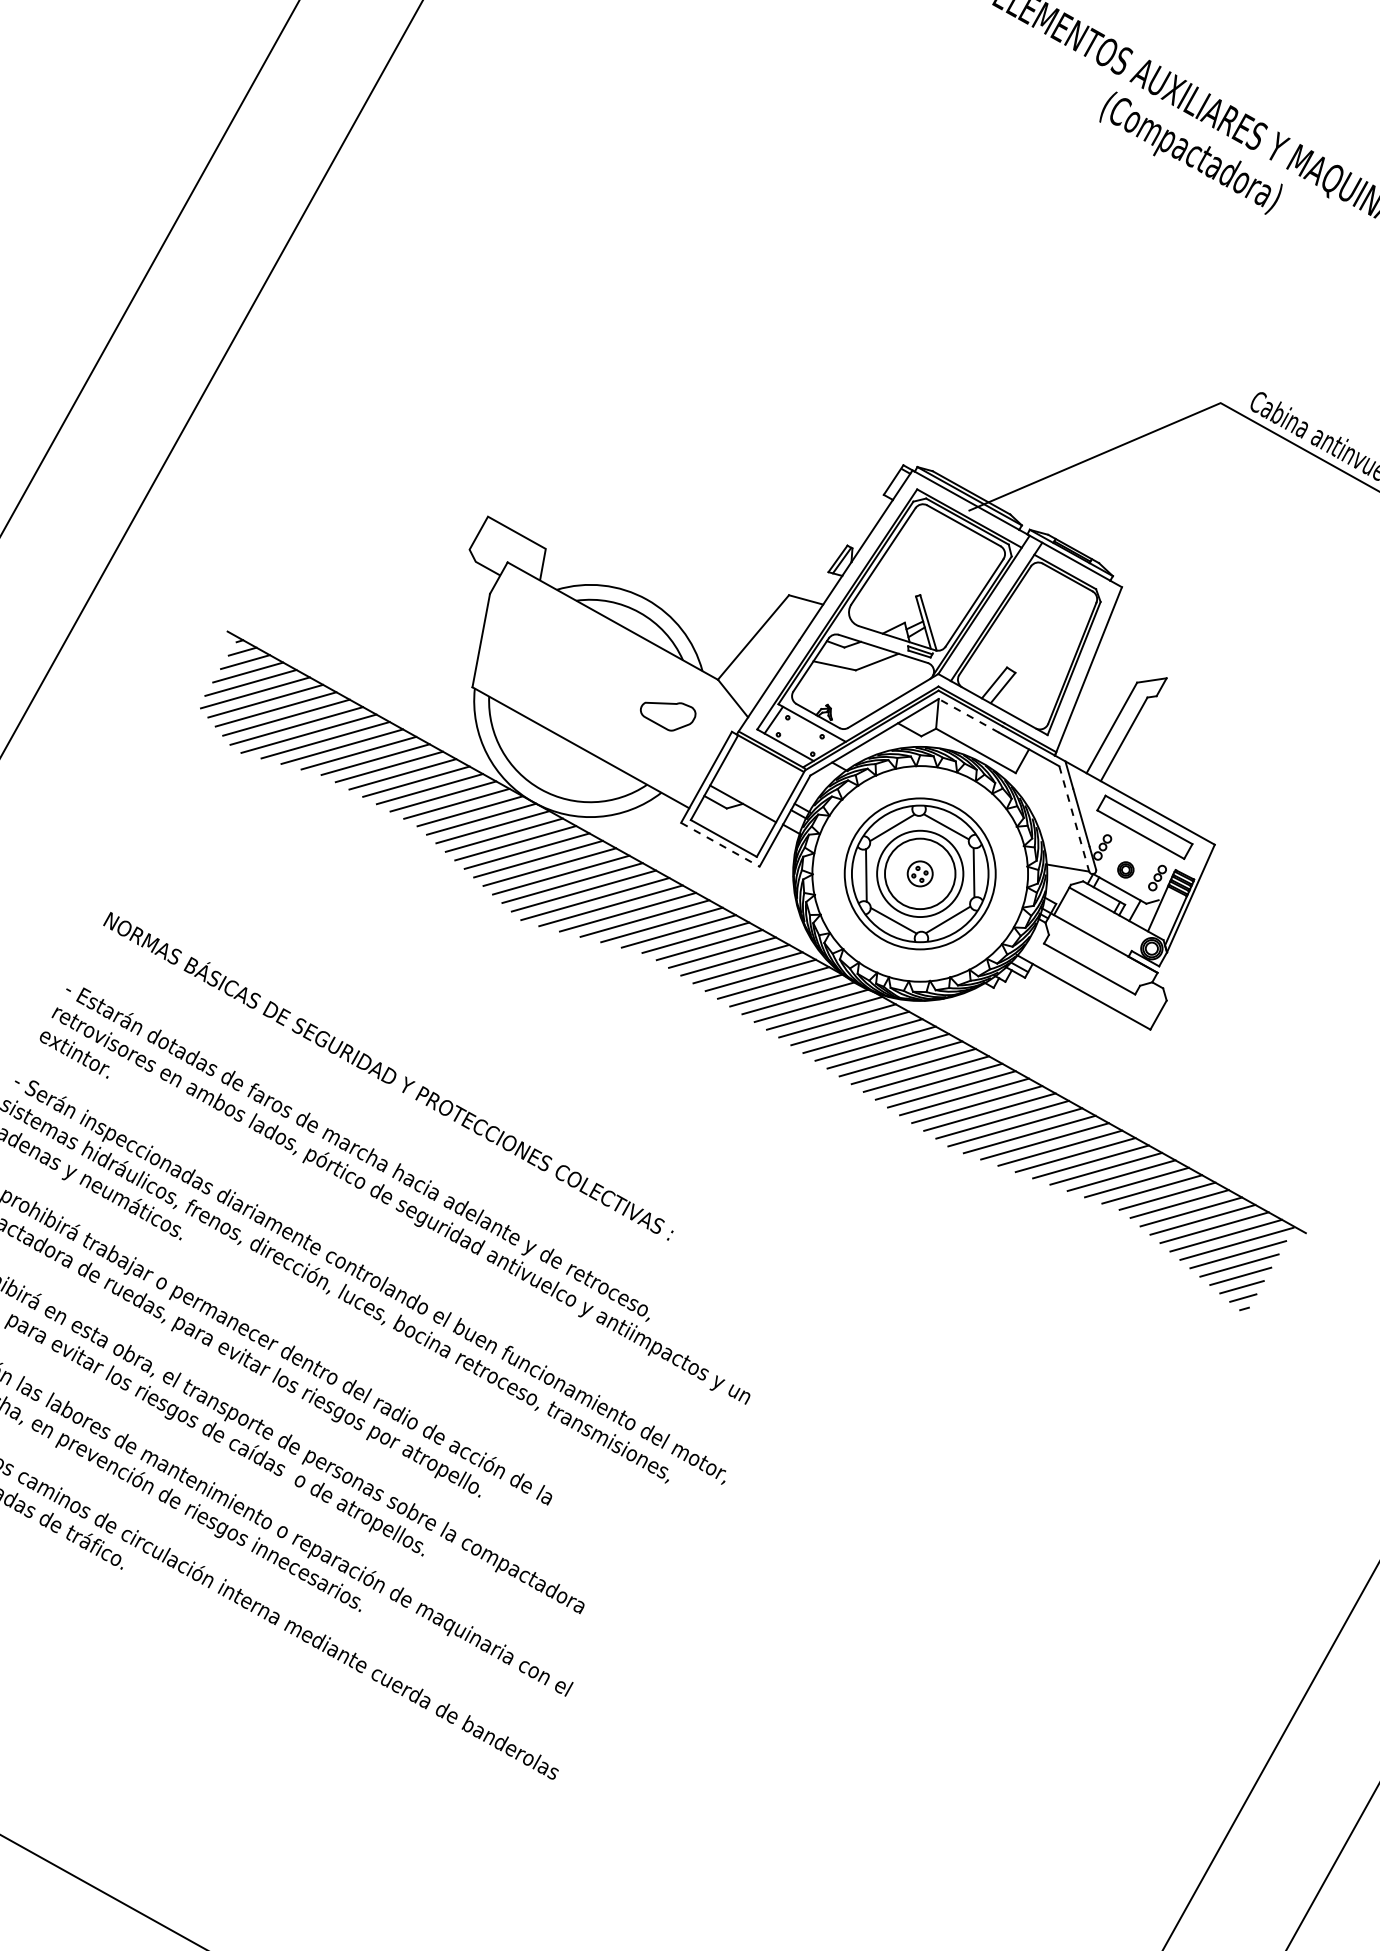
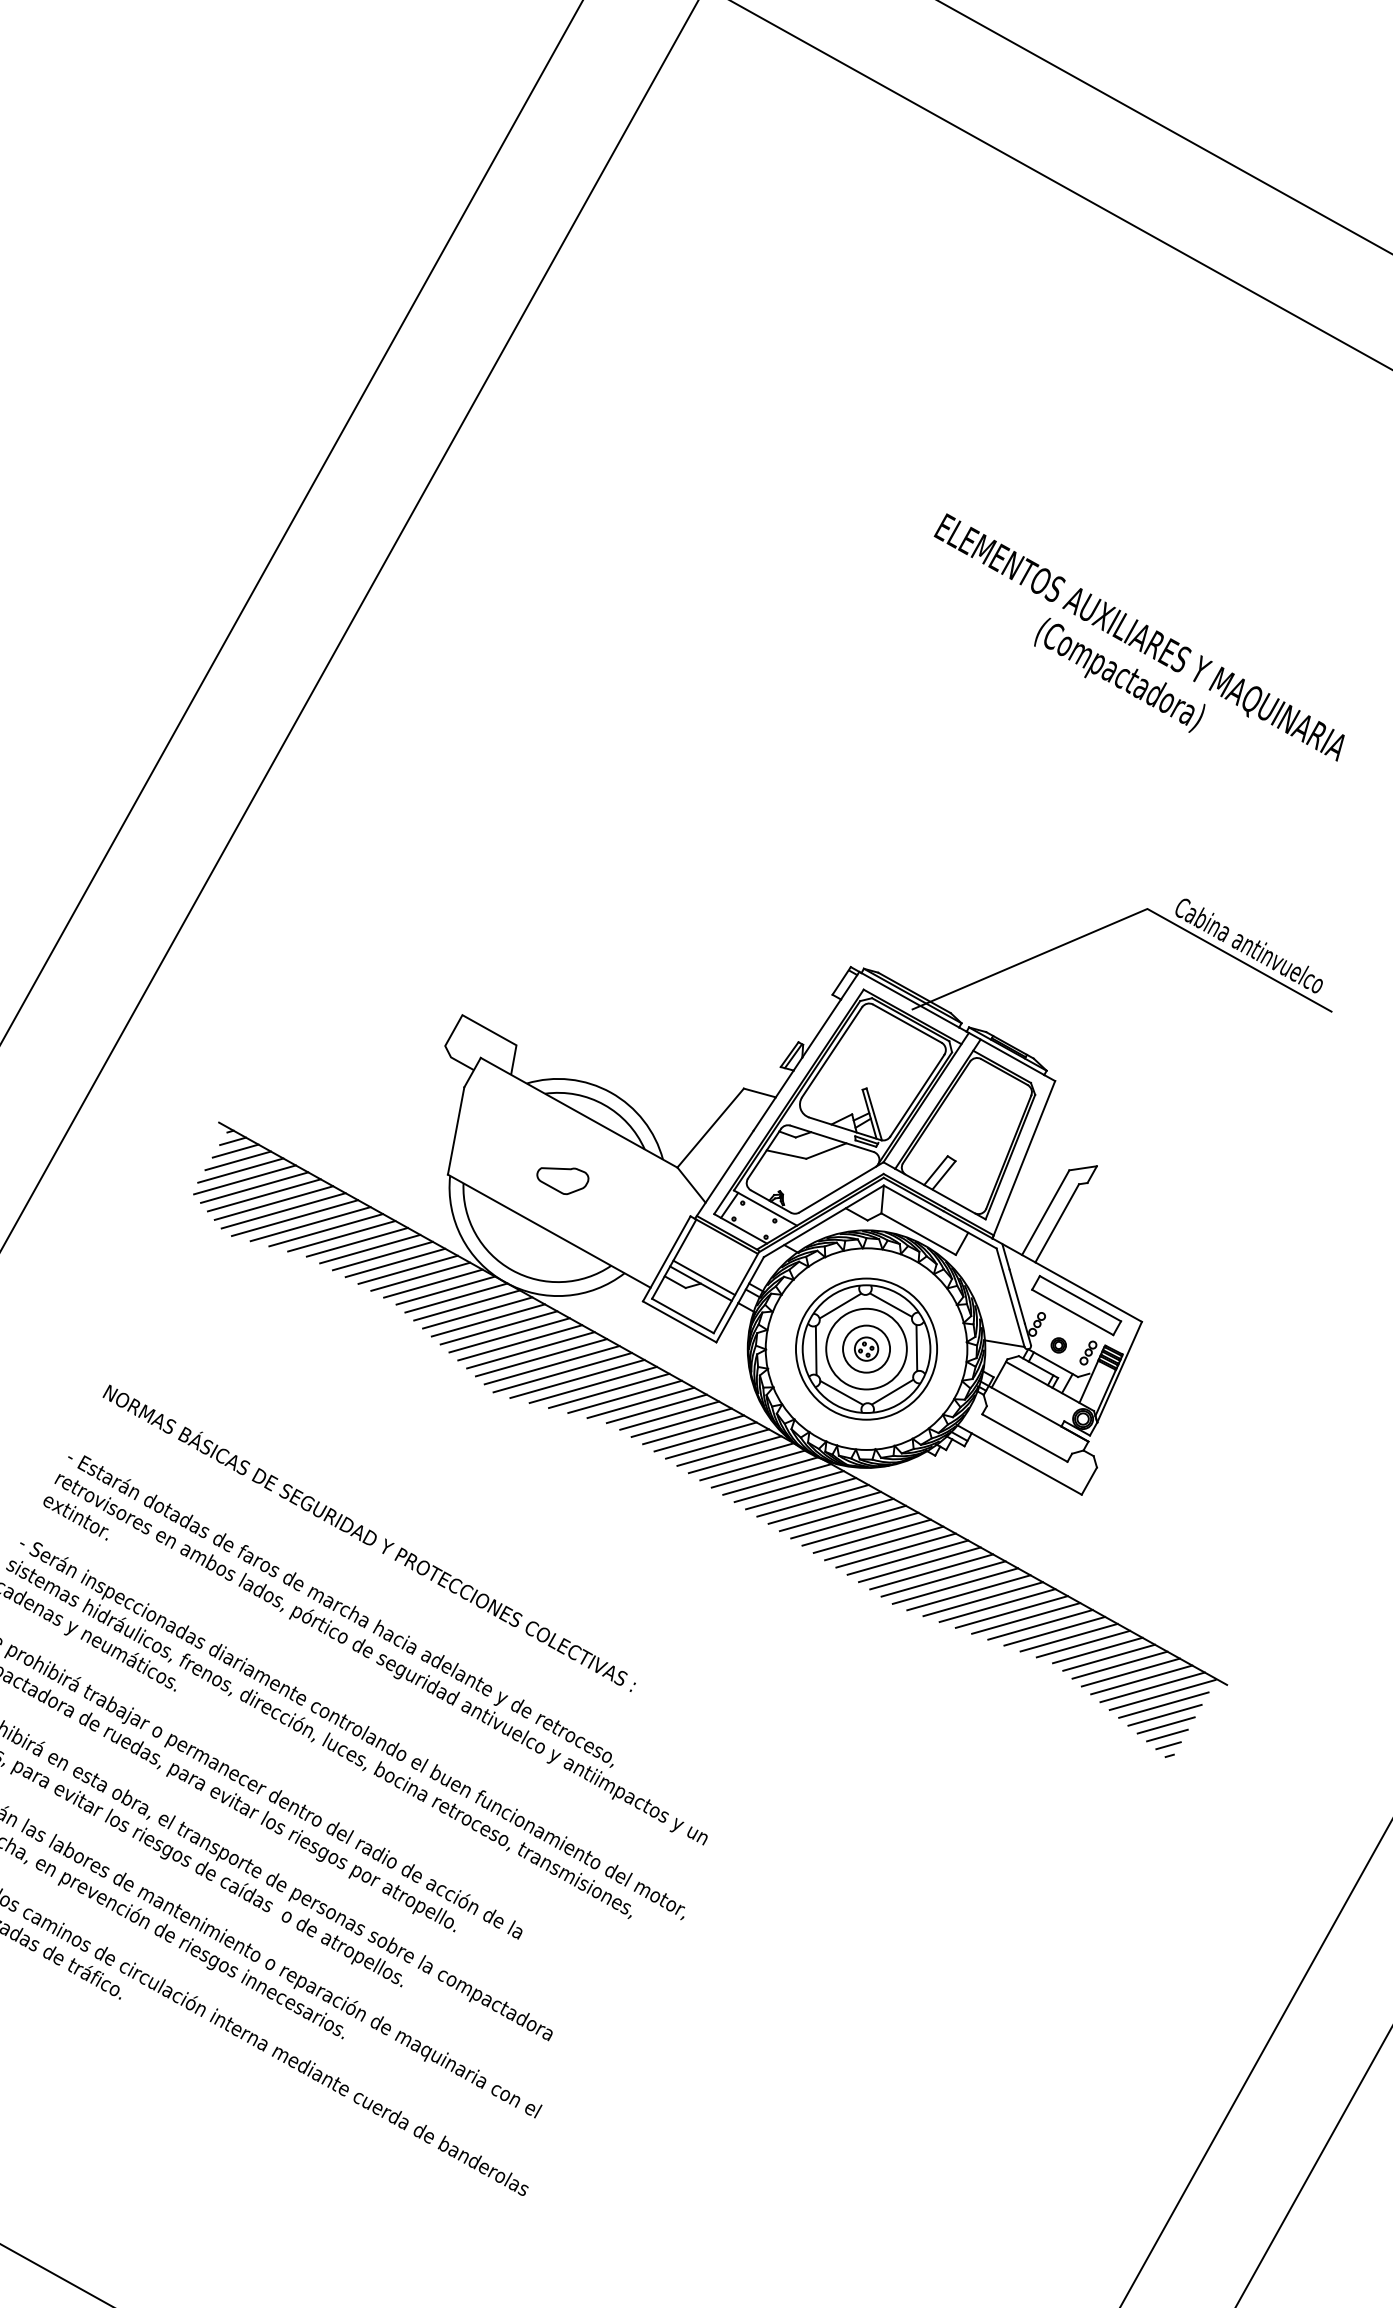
line: (968, 715) -> (911, 1201), dashed -> solid
part: (667, 717) -> (562, 1181), moved
line: (746, 797) -> (704, 1277), added
line: (1074, 819) -> (1010, 1298), dashed -> solid
line: (721, 845) -> (680, 1322), dashed -> solid
circle: (920, 873) -> (866, 1348), size x0.71

